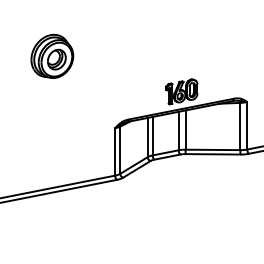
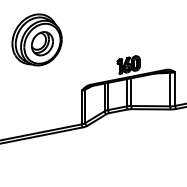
part: (51, 55) -> (36, 39), size x1.67

